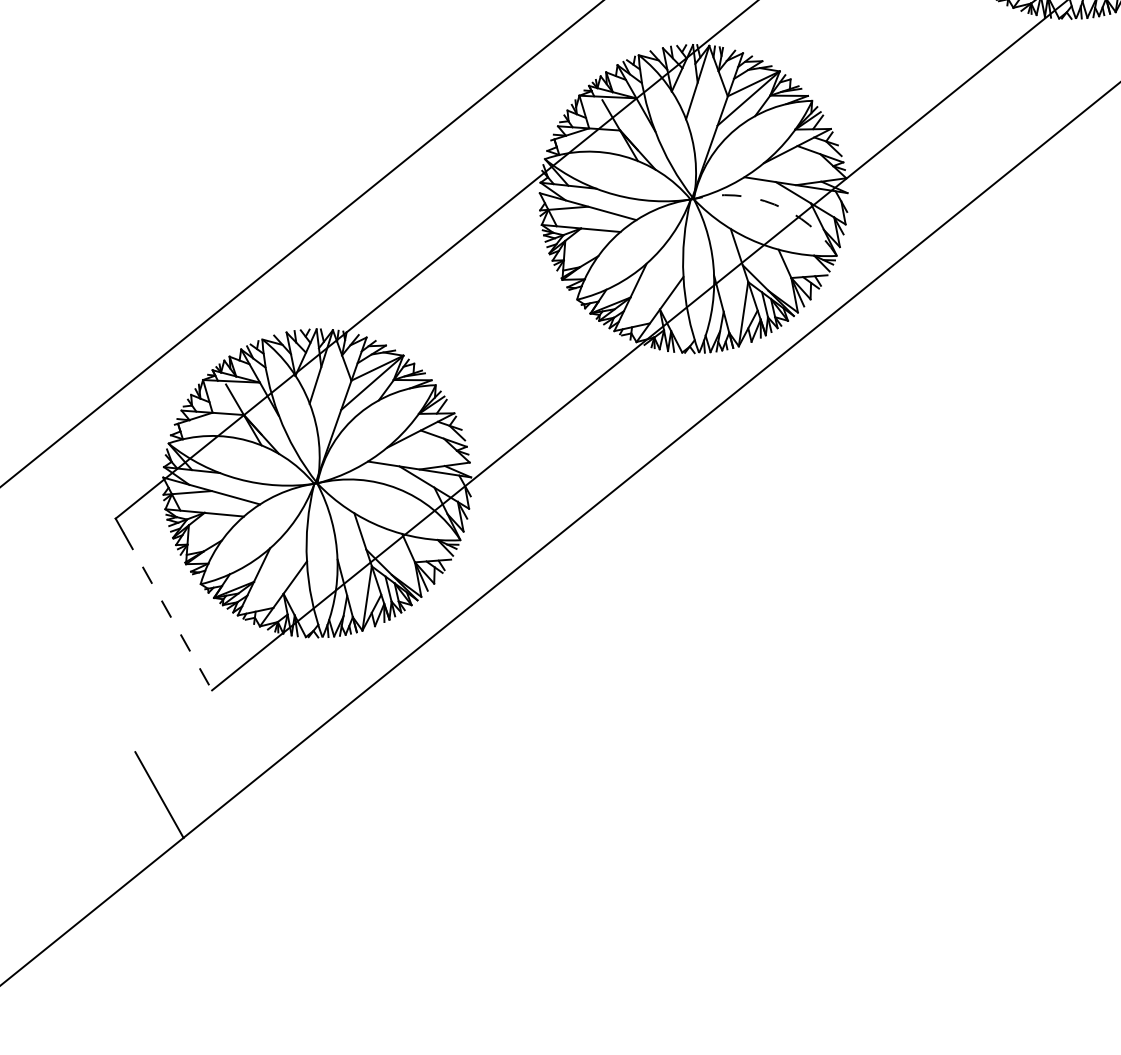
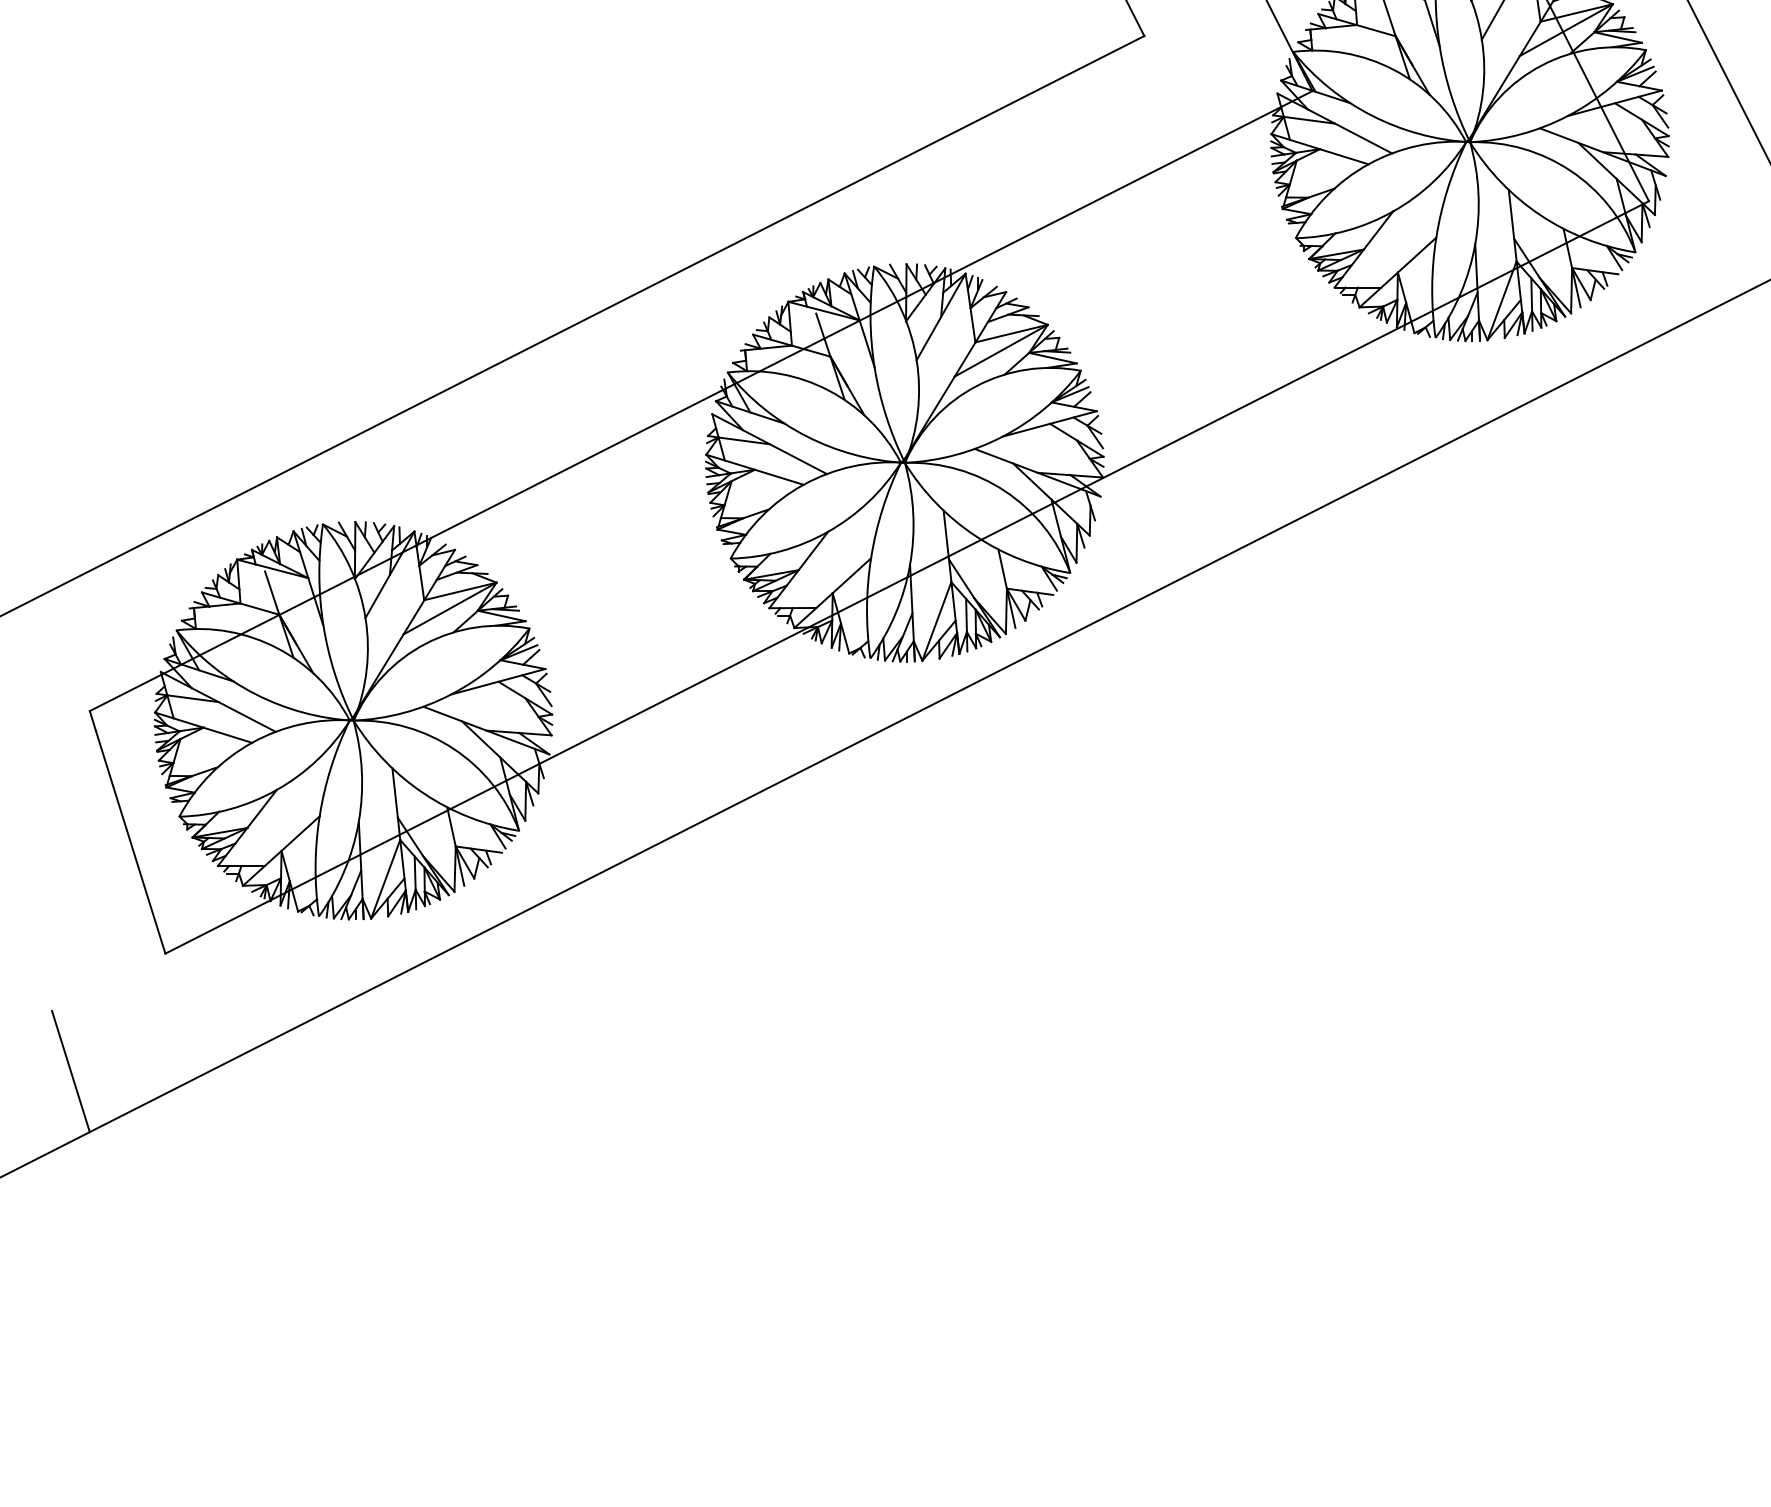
arc: (774, 204) -> (1005, 491), dashed -> solid
line: (167, 611) -> (130, 842), dashed -> solid

